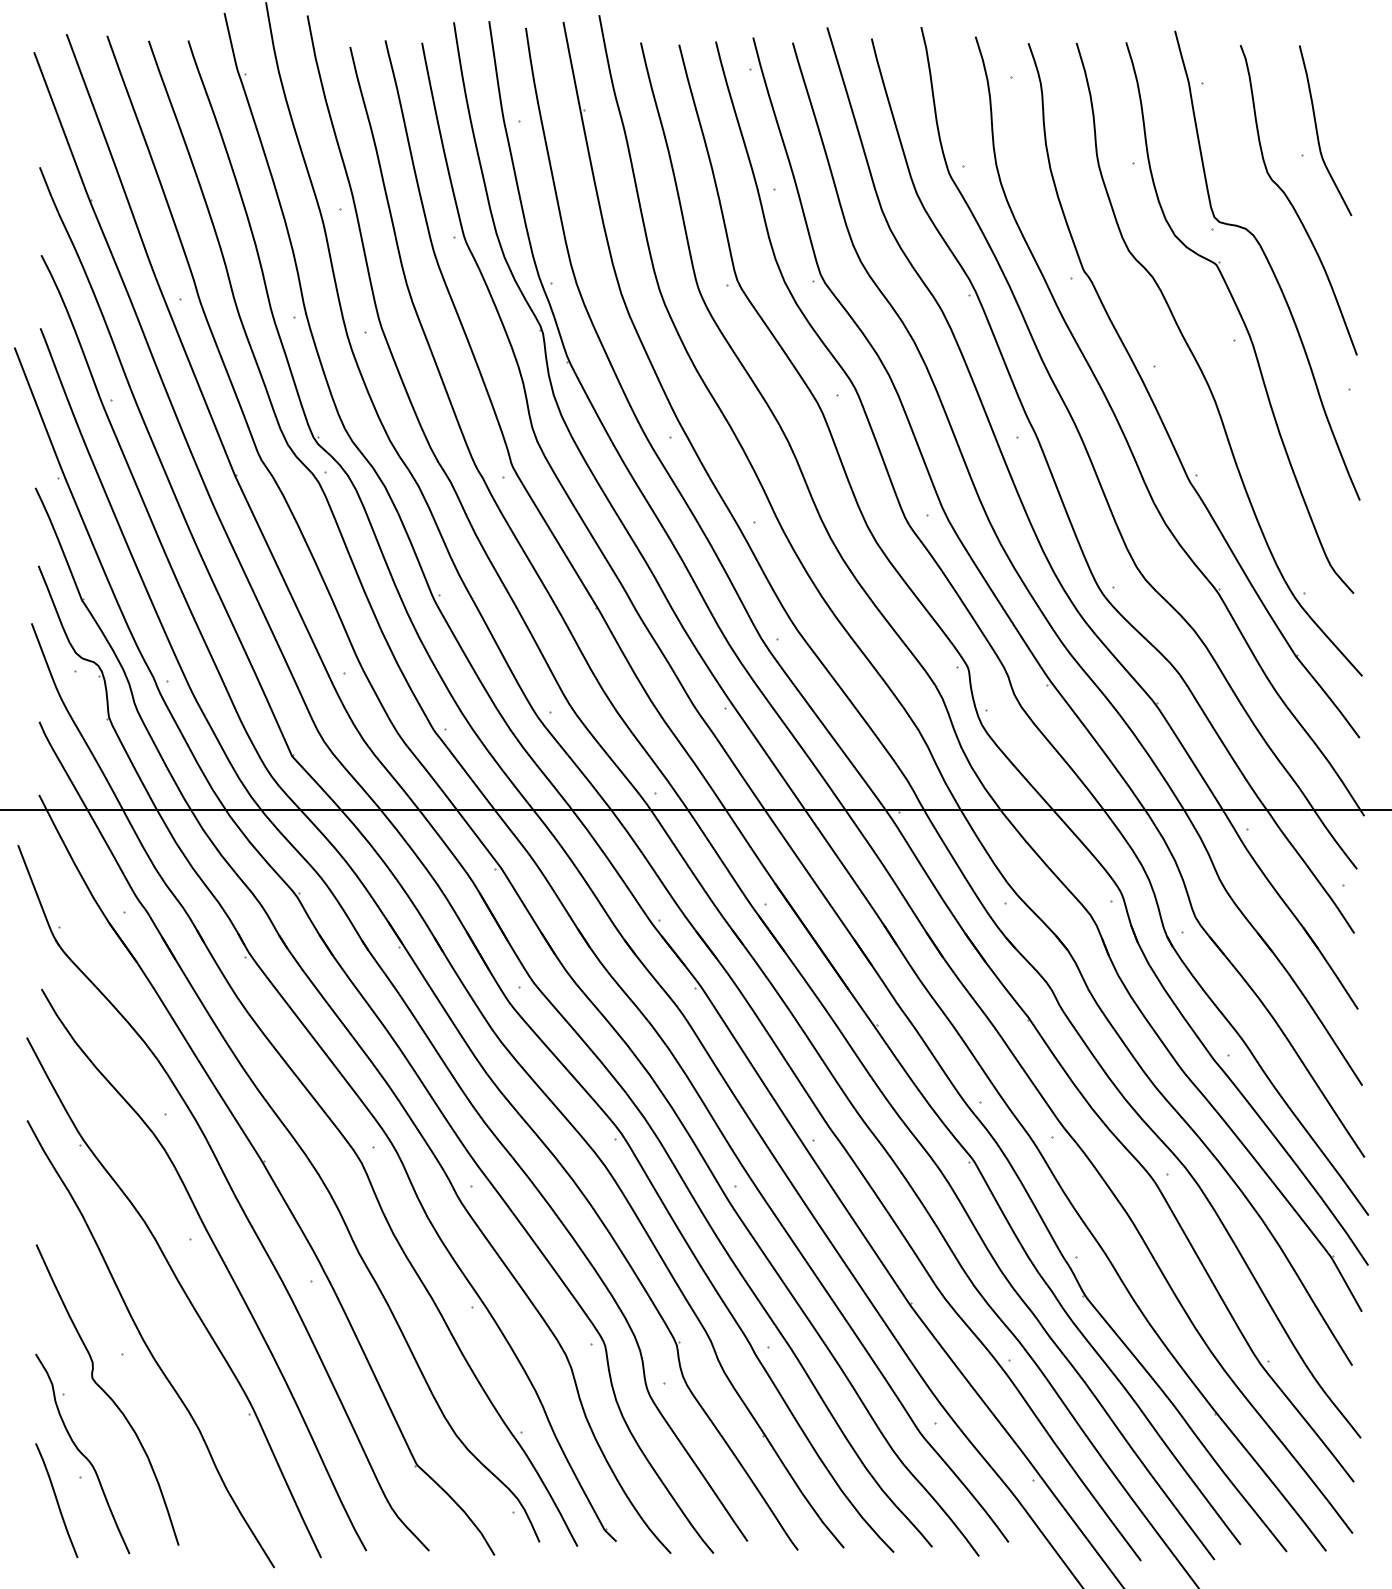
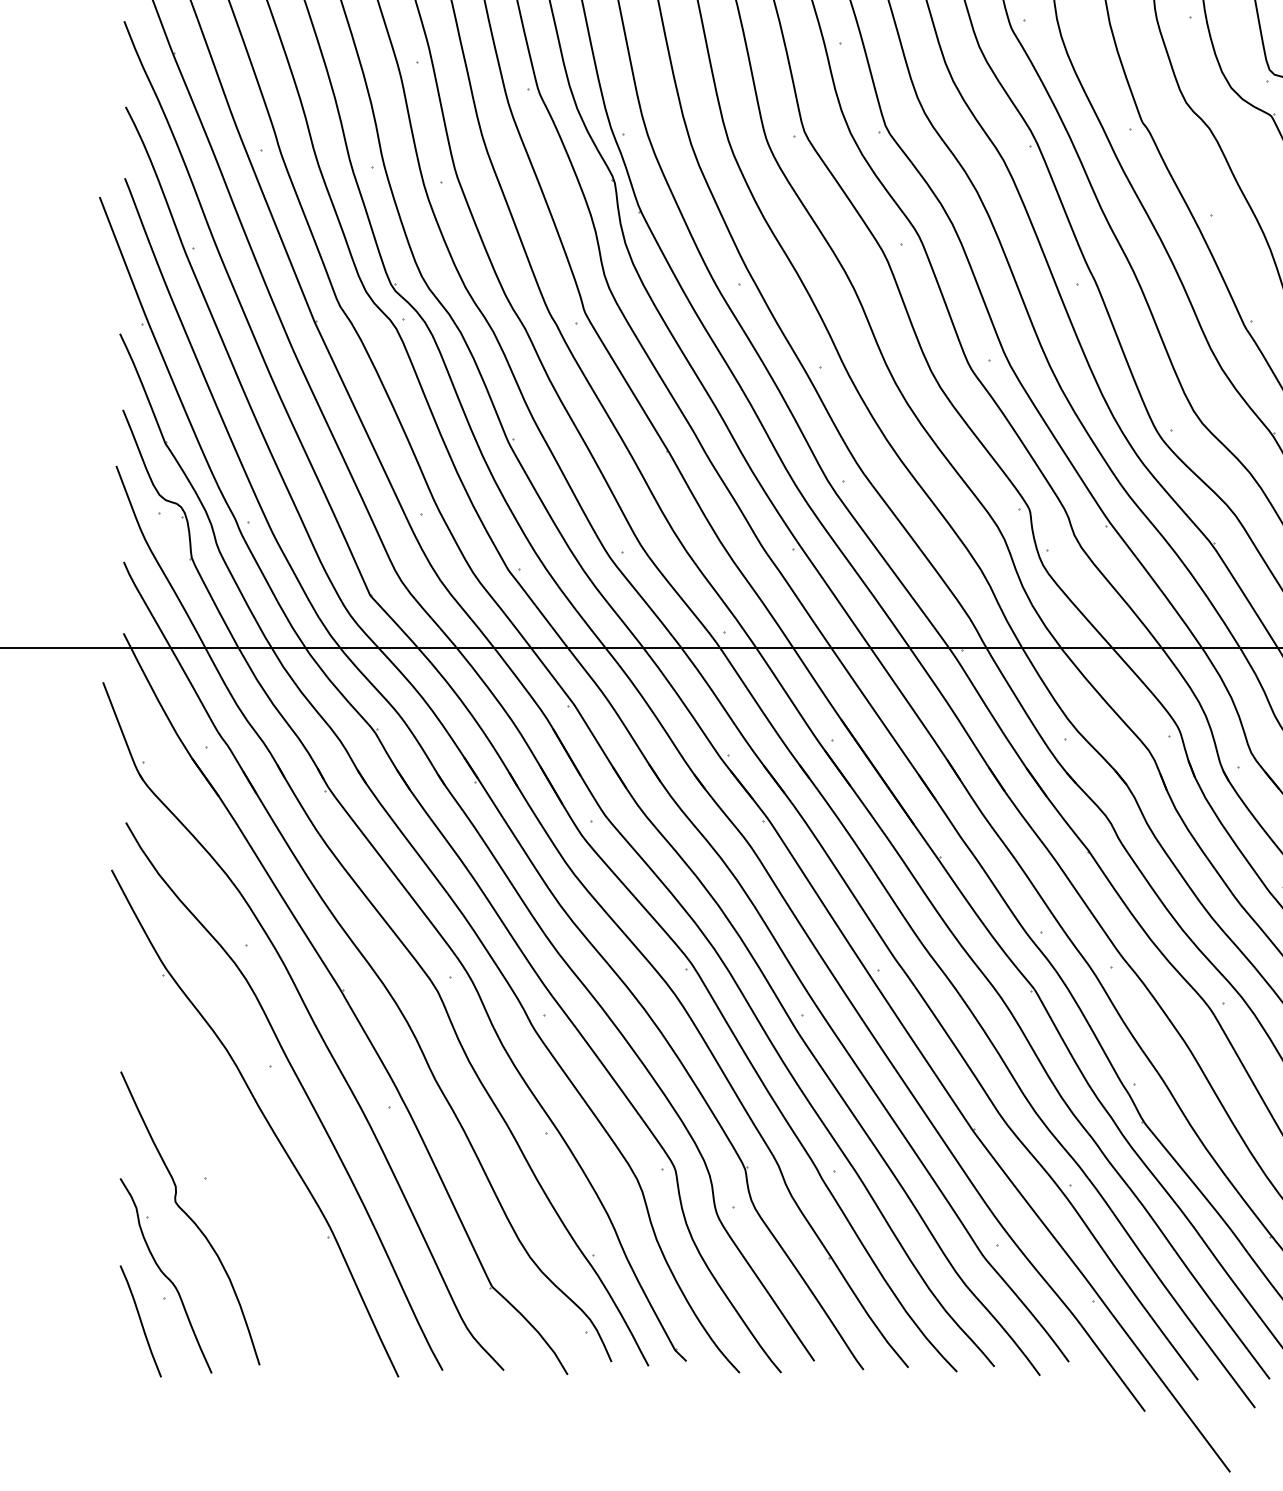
curve: (148, 1346) -> (230, 1171), removed

